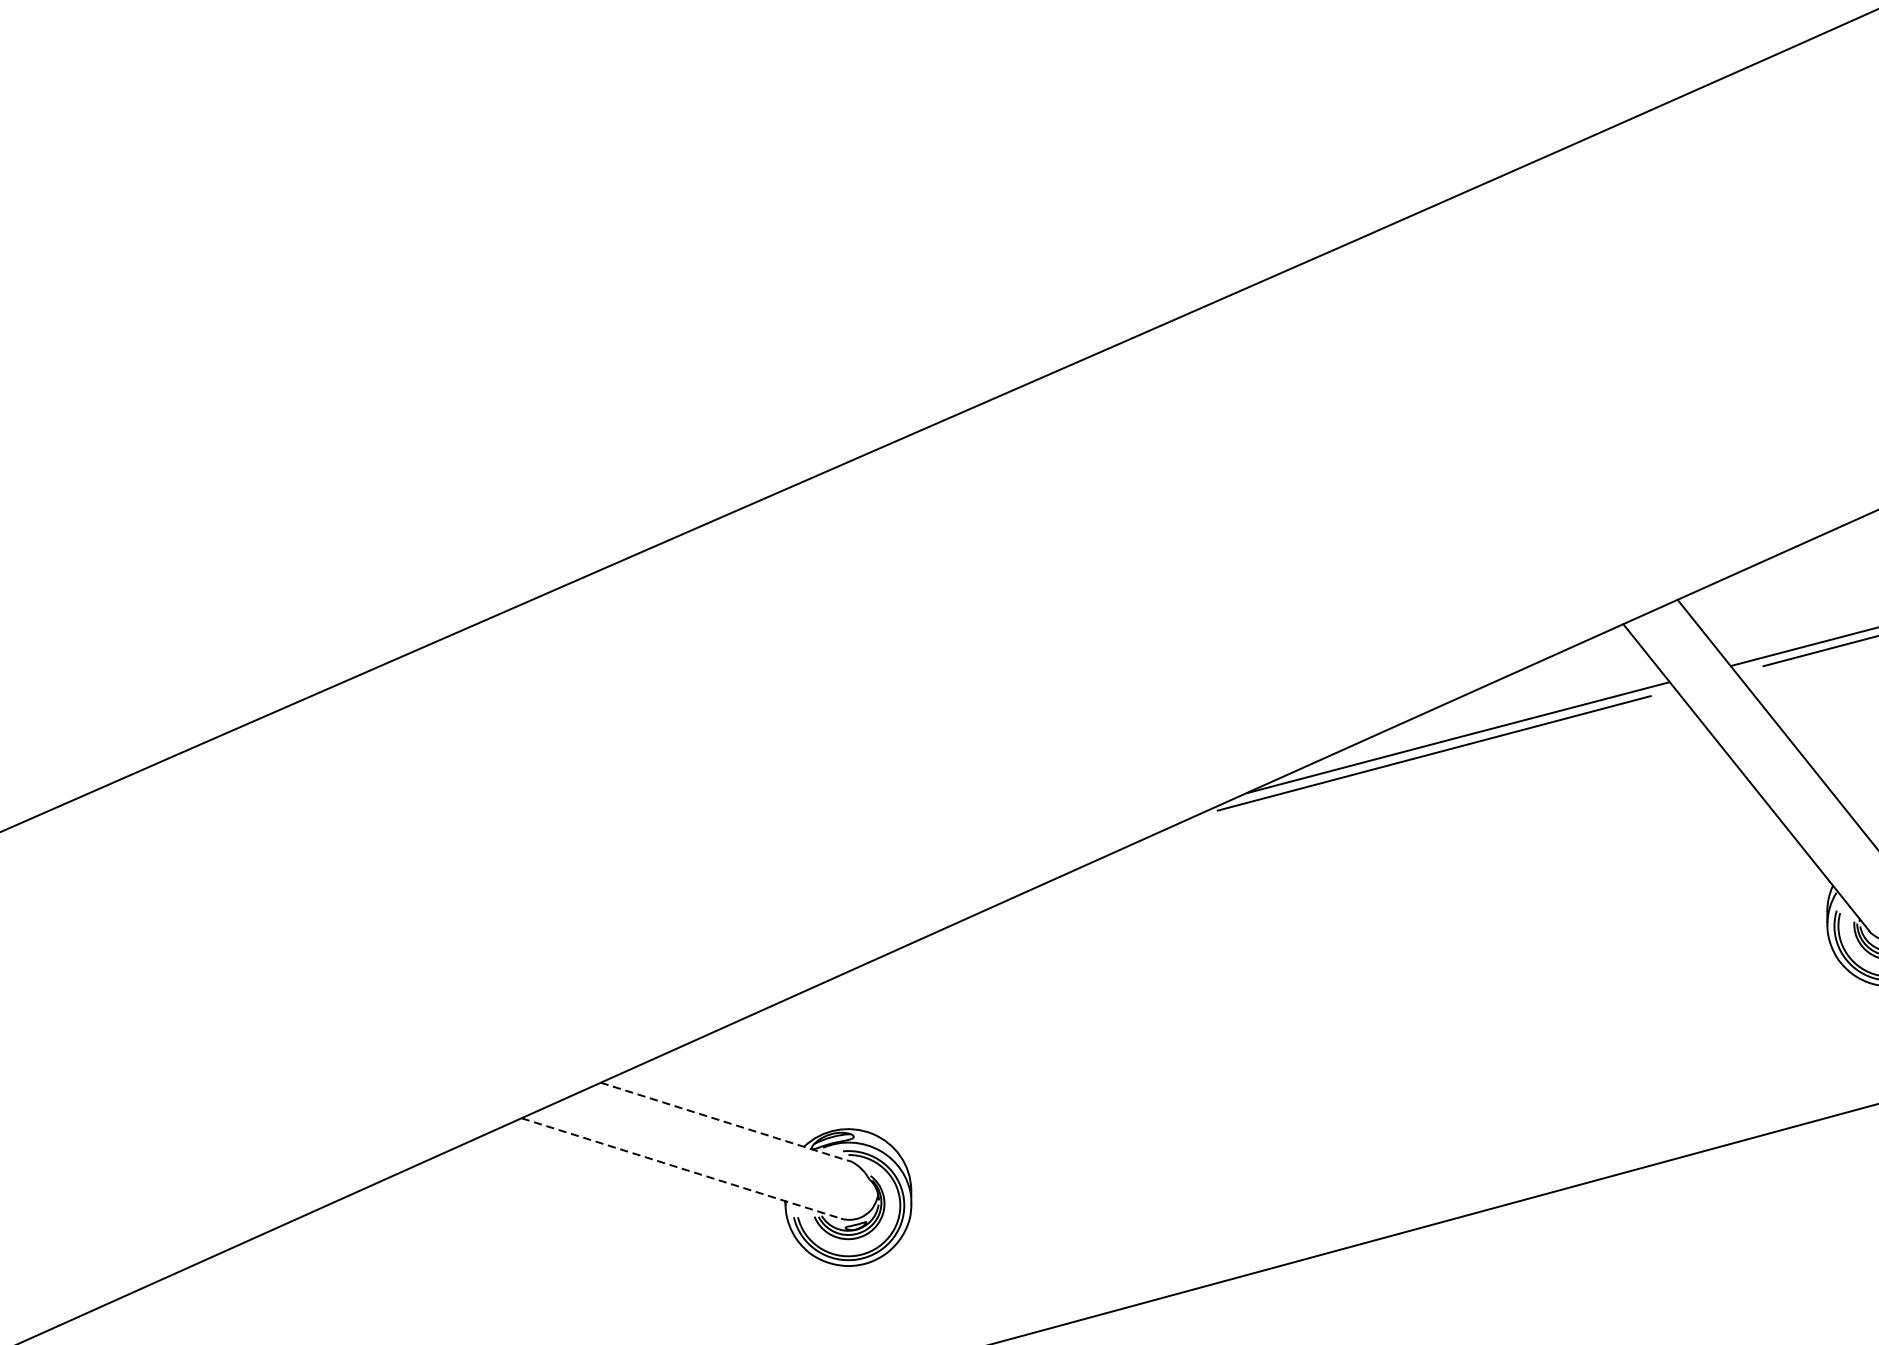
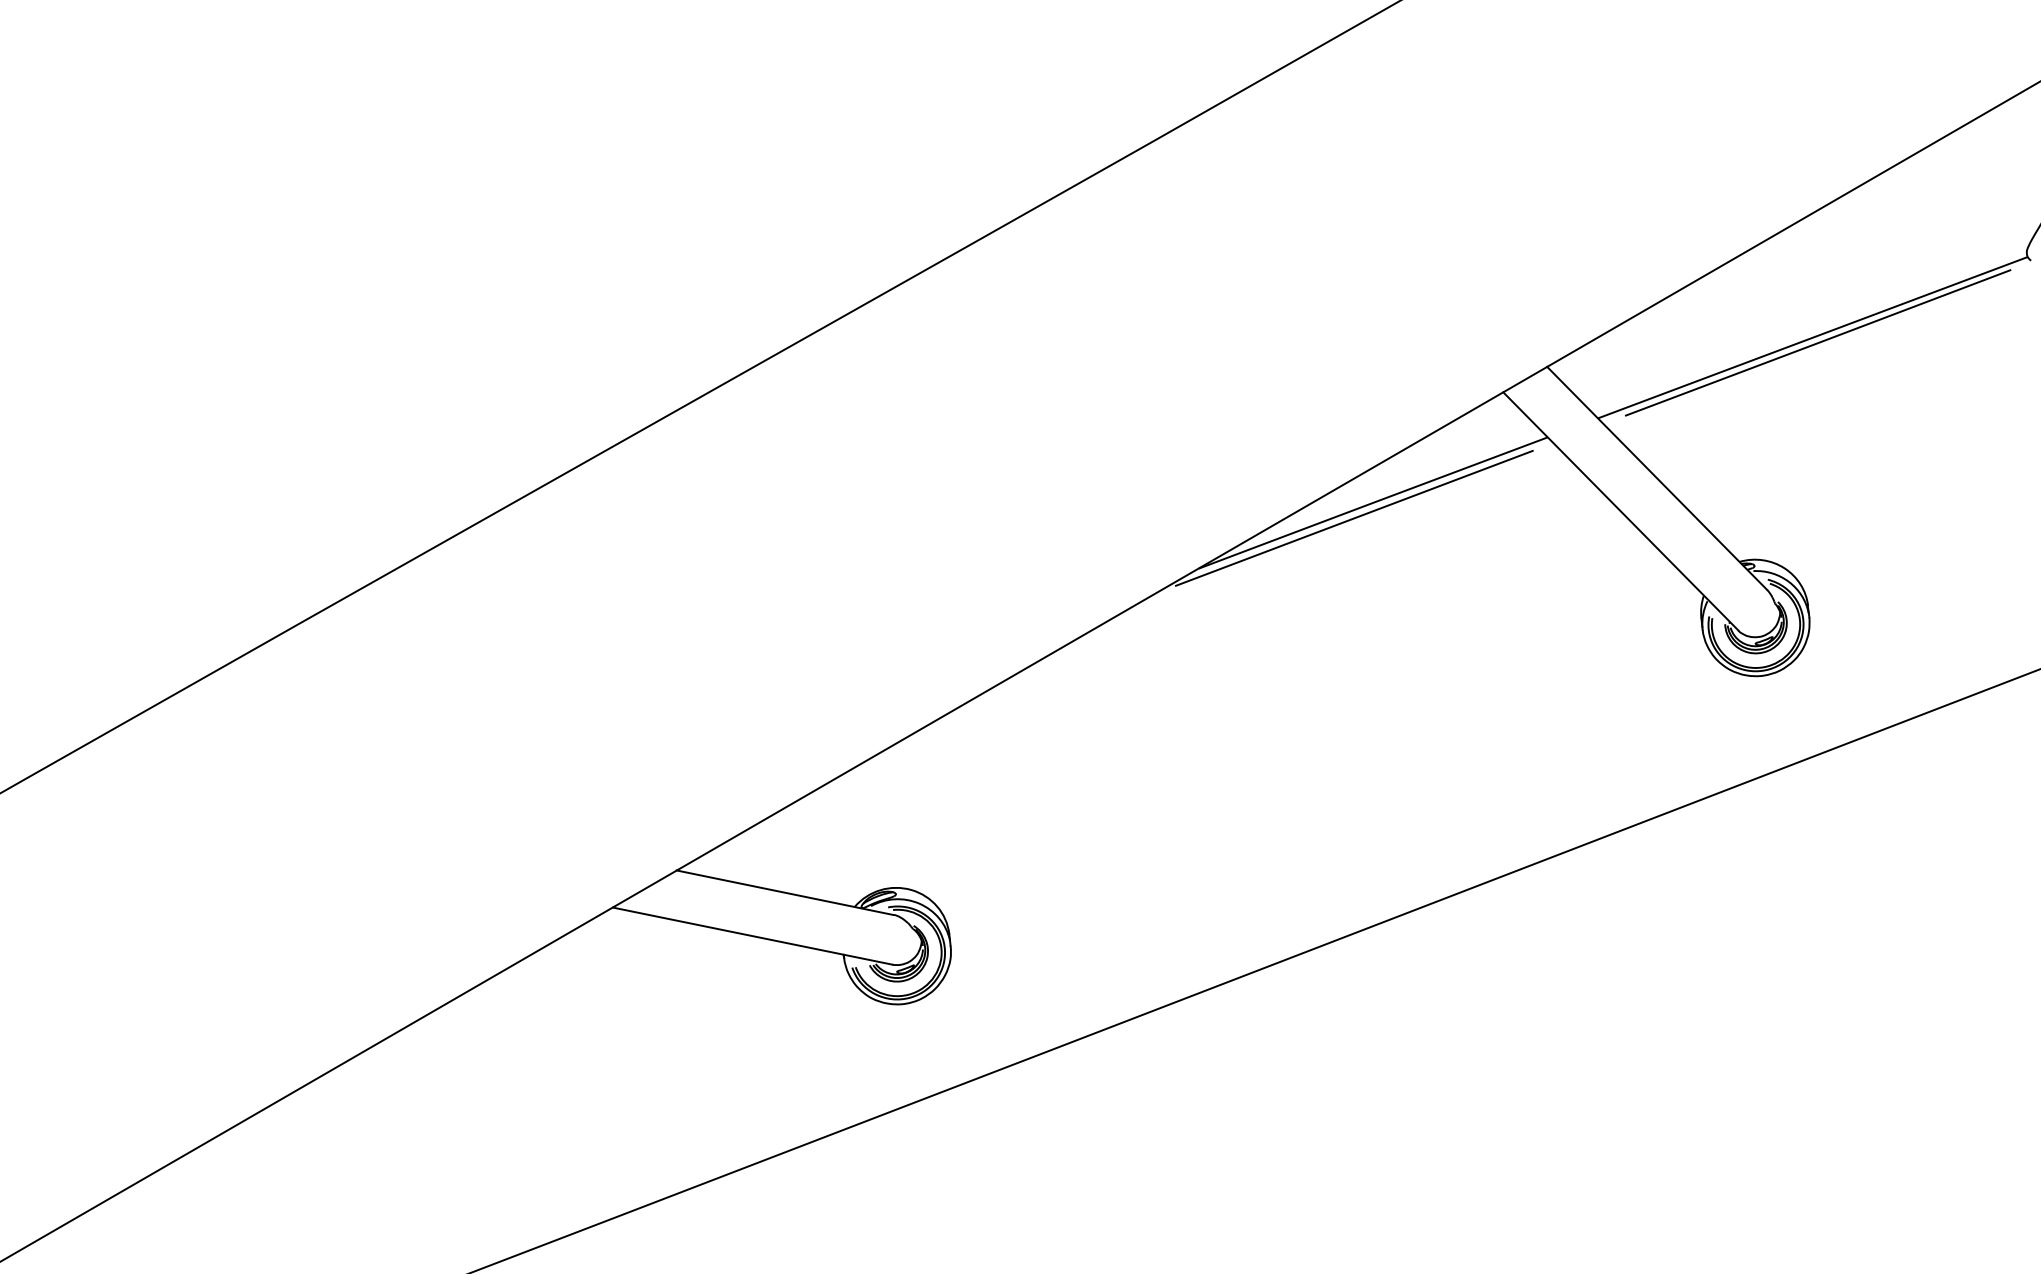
line: (723, 1121) -> (784, 892), dashed -> solid
line: (681, 1168) -> (752, 936), dashed -> solid

